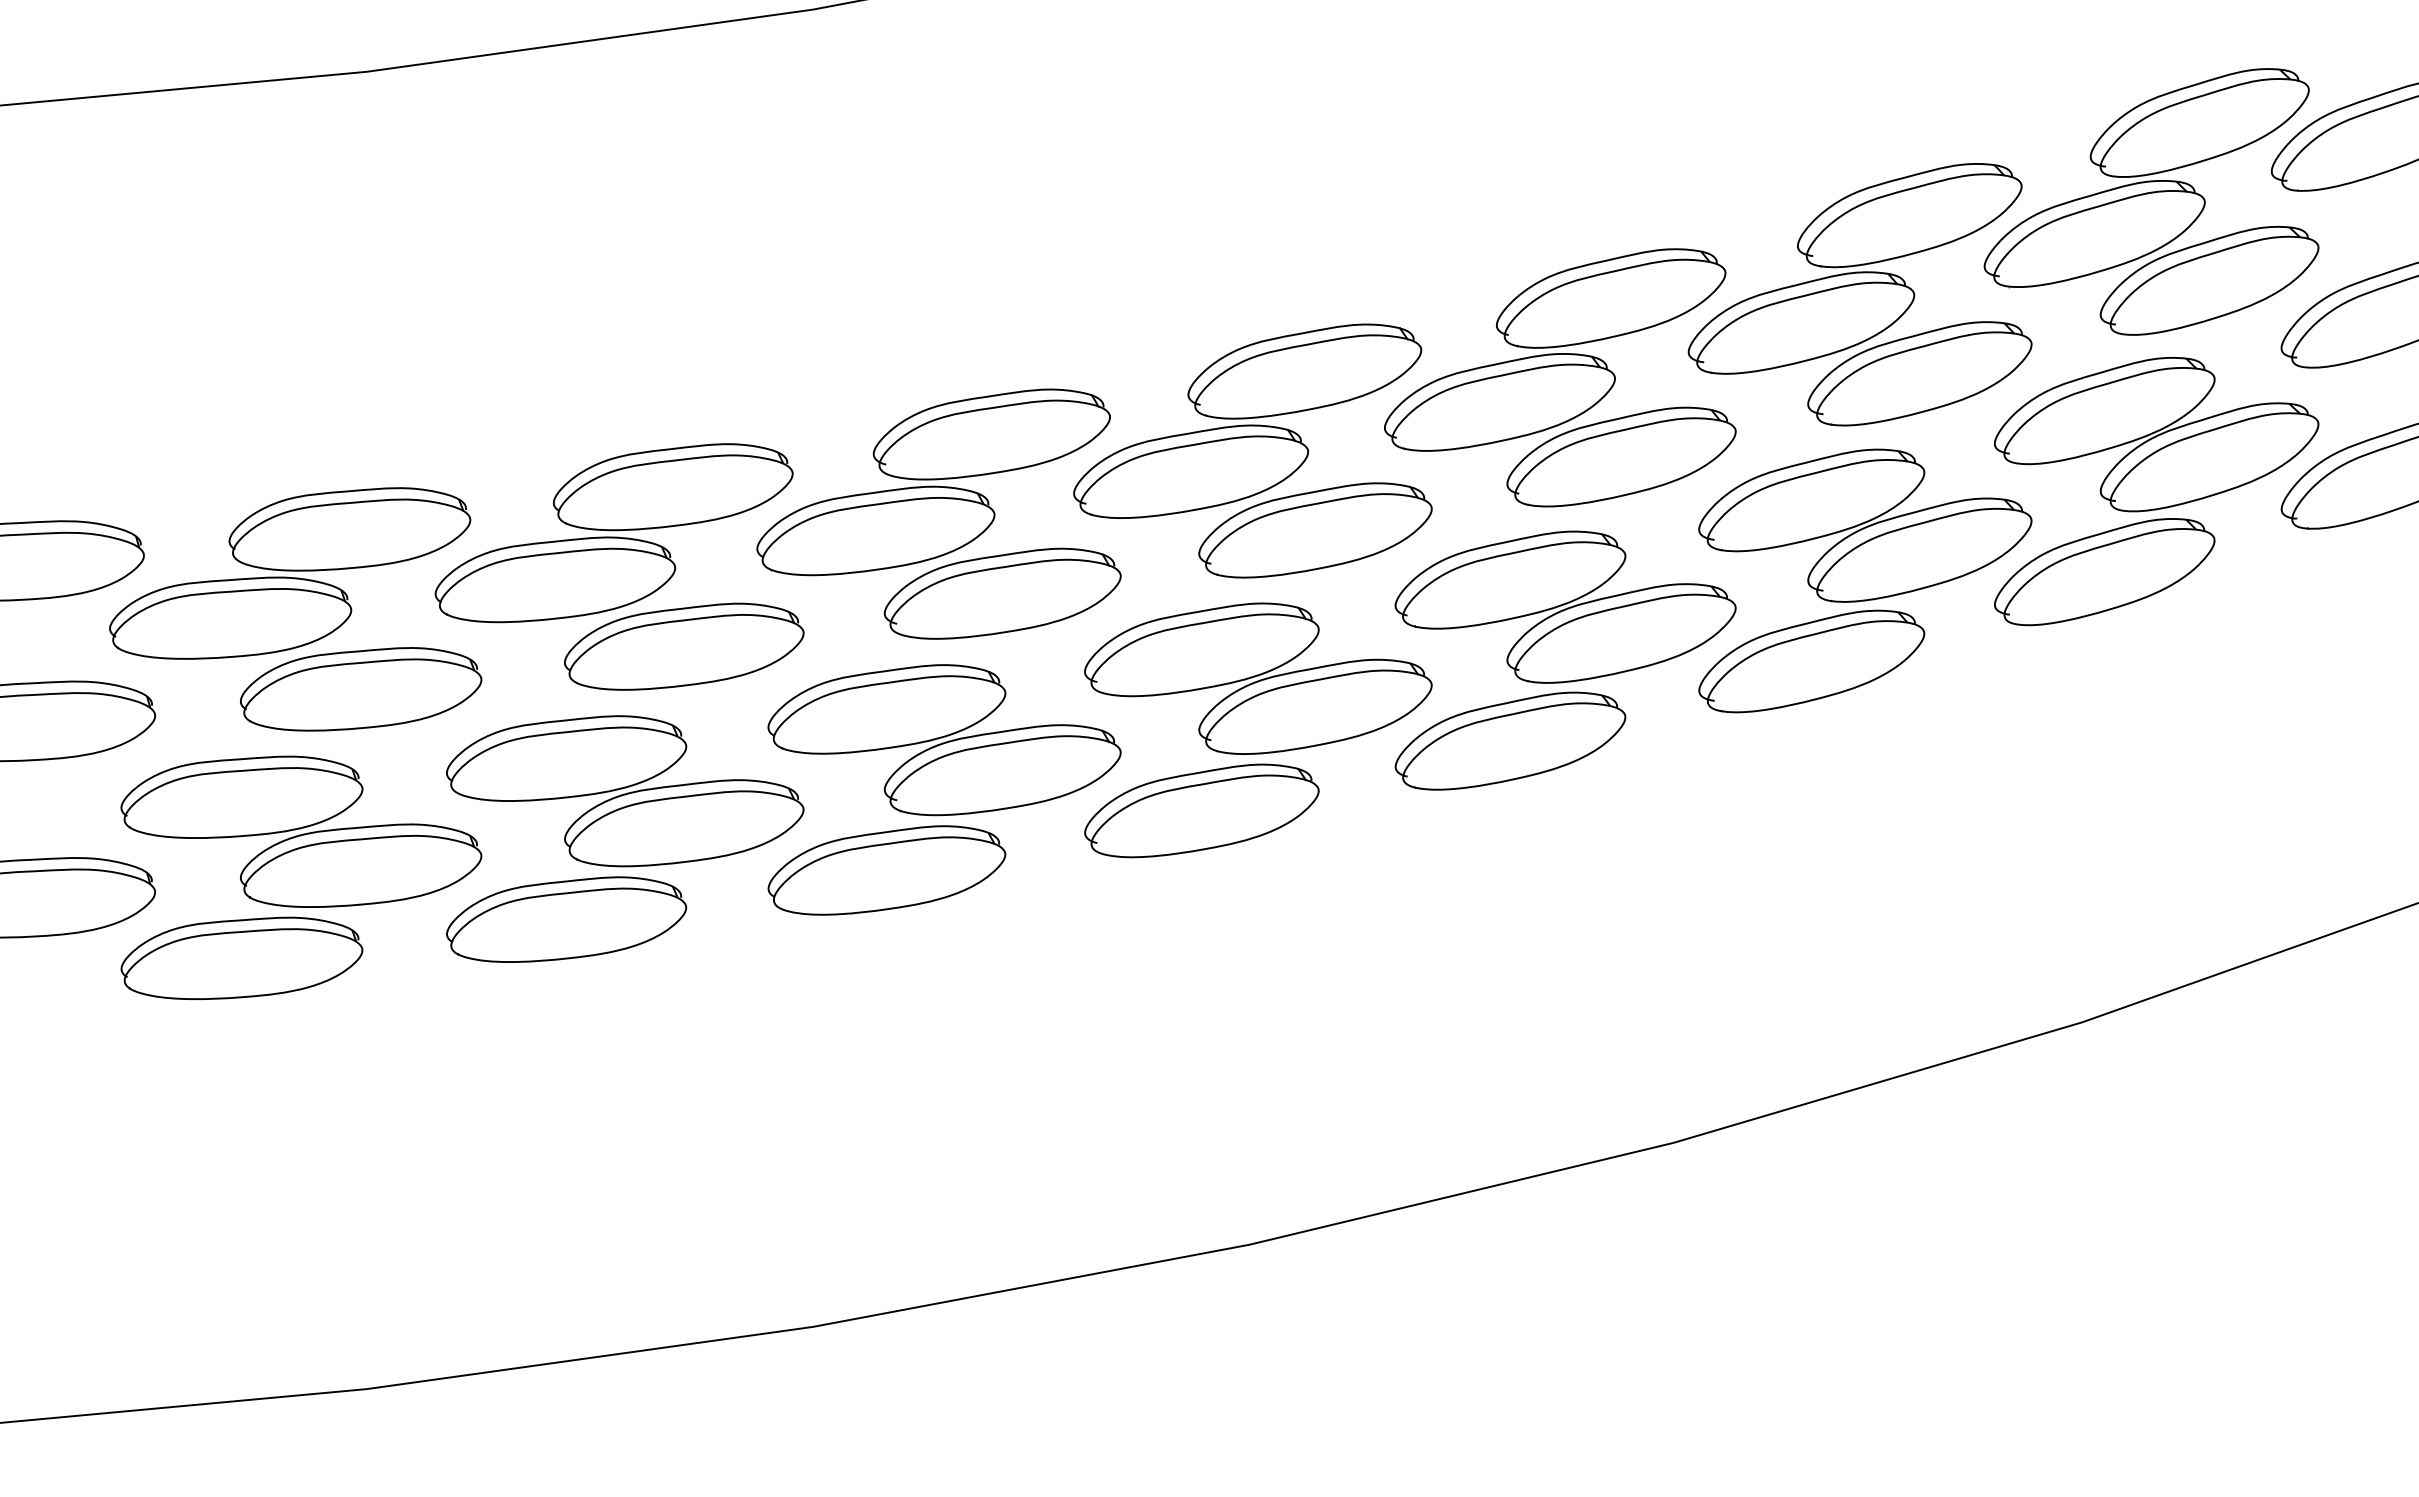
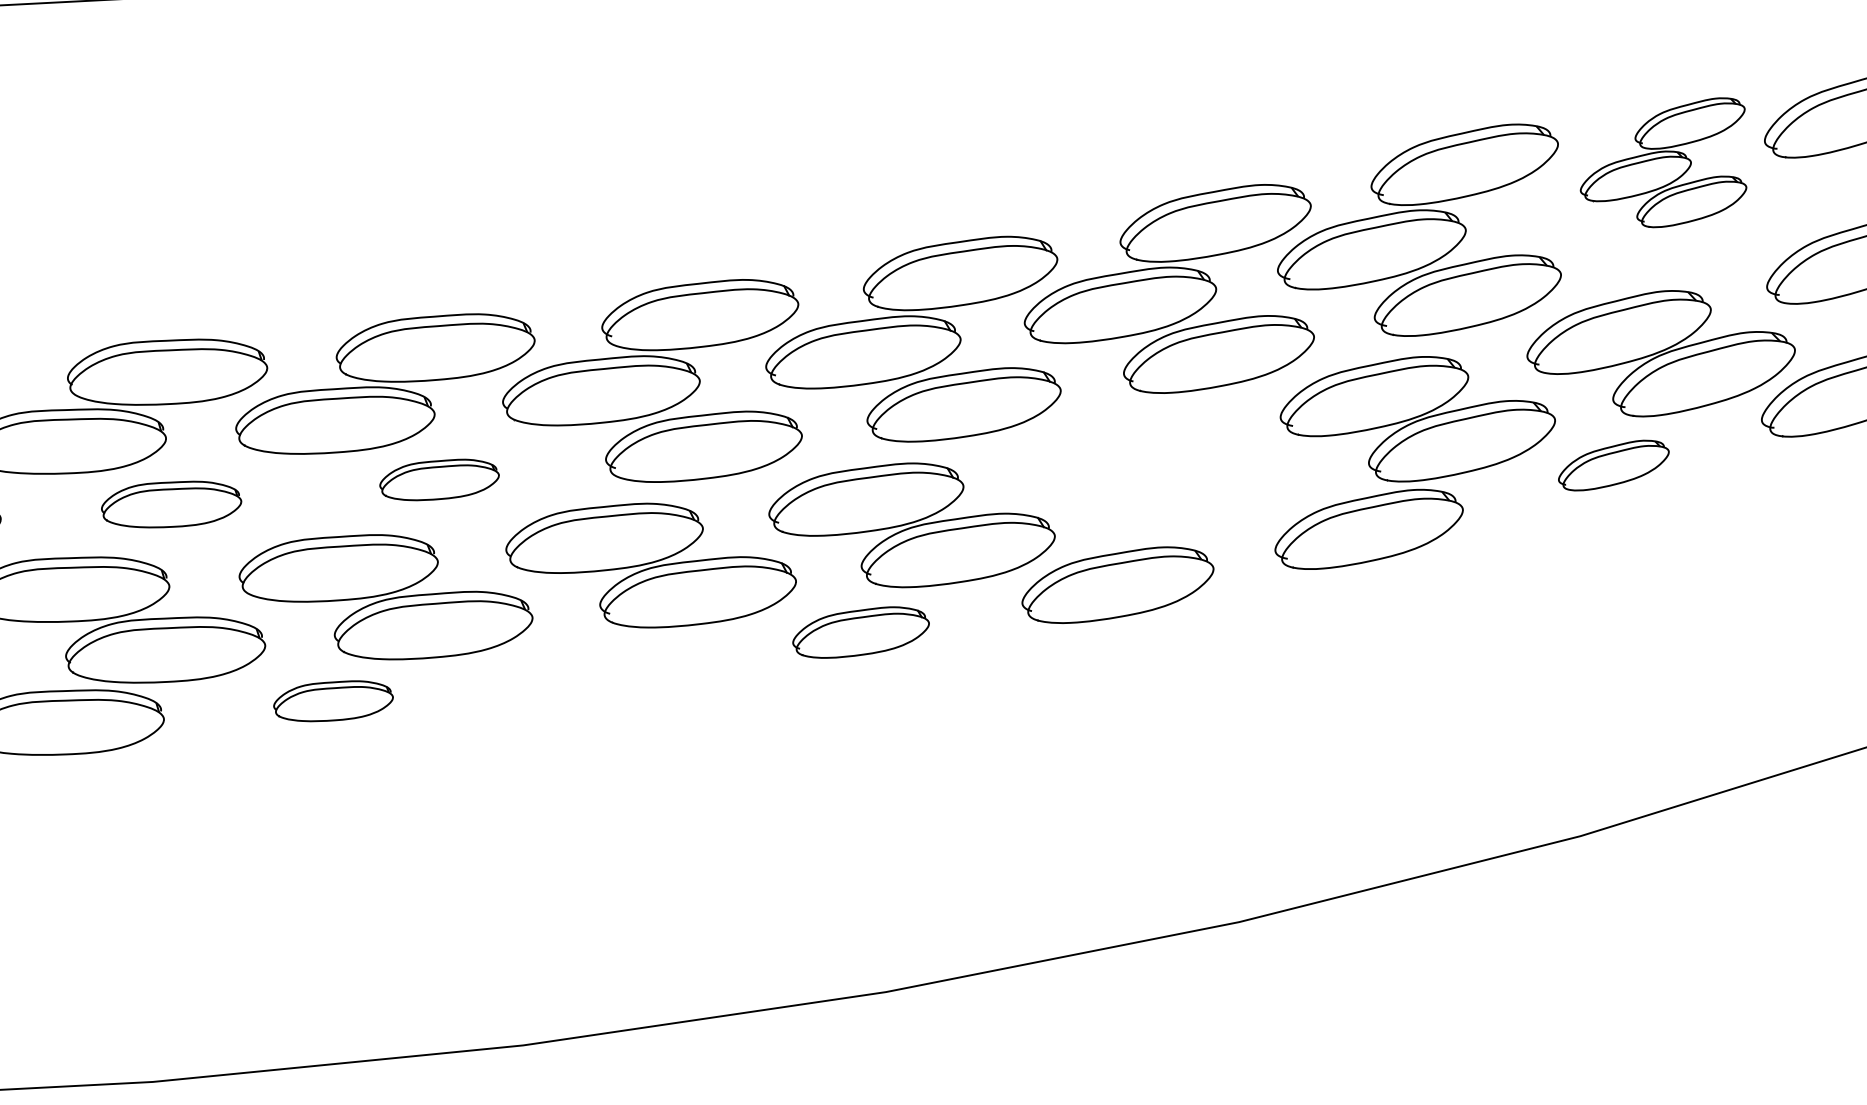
part: (2151, 201) -> (1664, 161), size x0.6
part: (2104, 572) -> (1613, 465), size x0.6
part: (1565, 606) -> (1167, 476), removed
part: (684, 646) -> (439, 479), size x0.6
part: (361, 689) -> (171, 504), size x0.7
part: (1201, 810) -> (860, 632), size x0.7
part: (886, 870) -> (598, 671), removed
part: (566, 919) -> (333, 701), size x0.6

